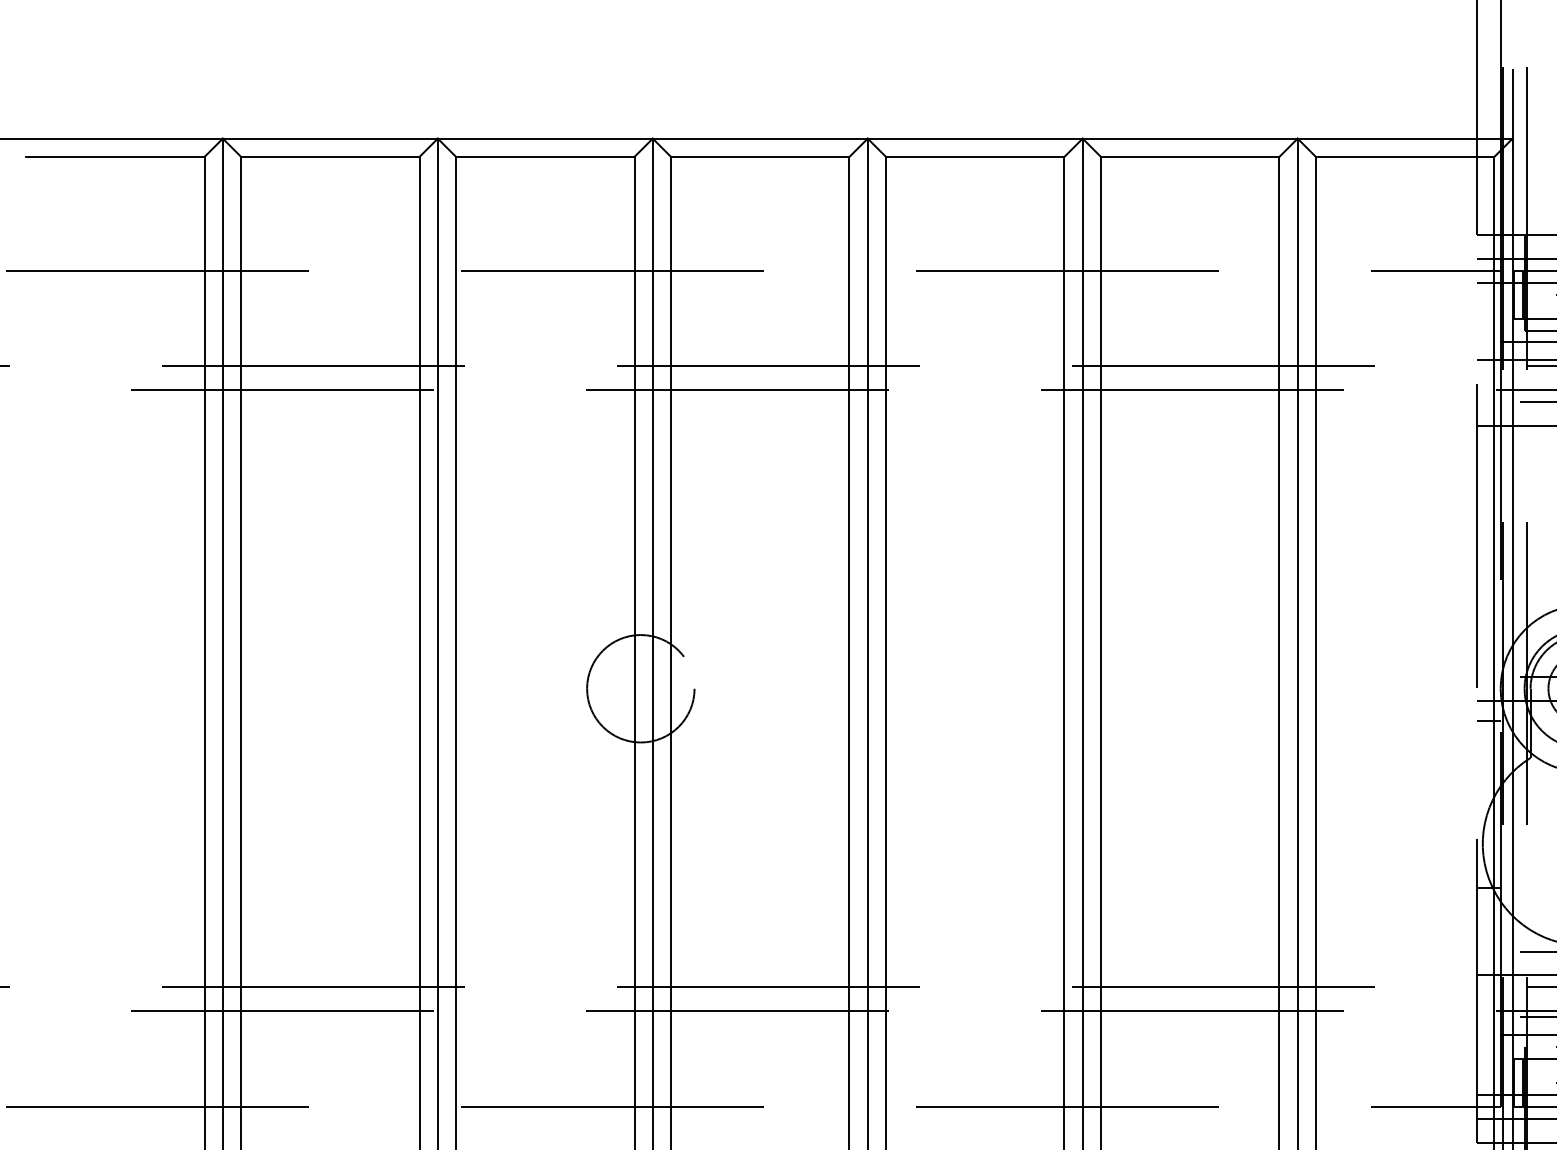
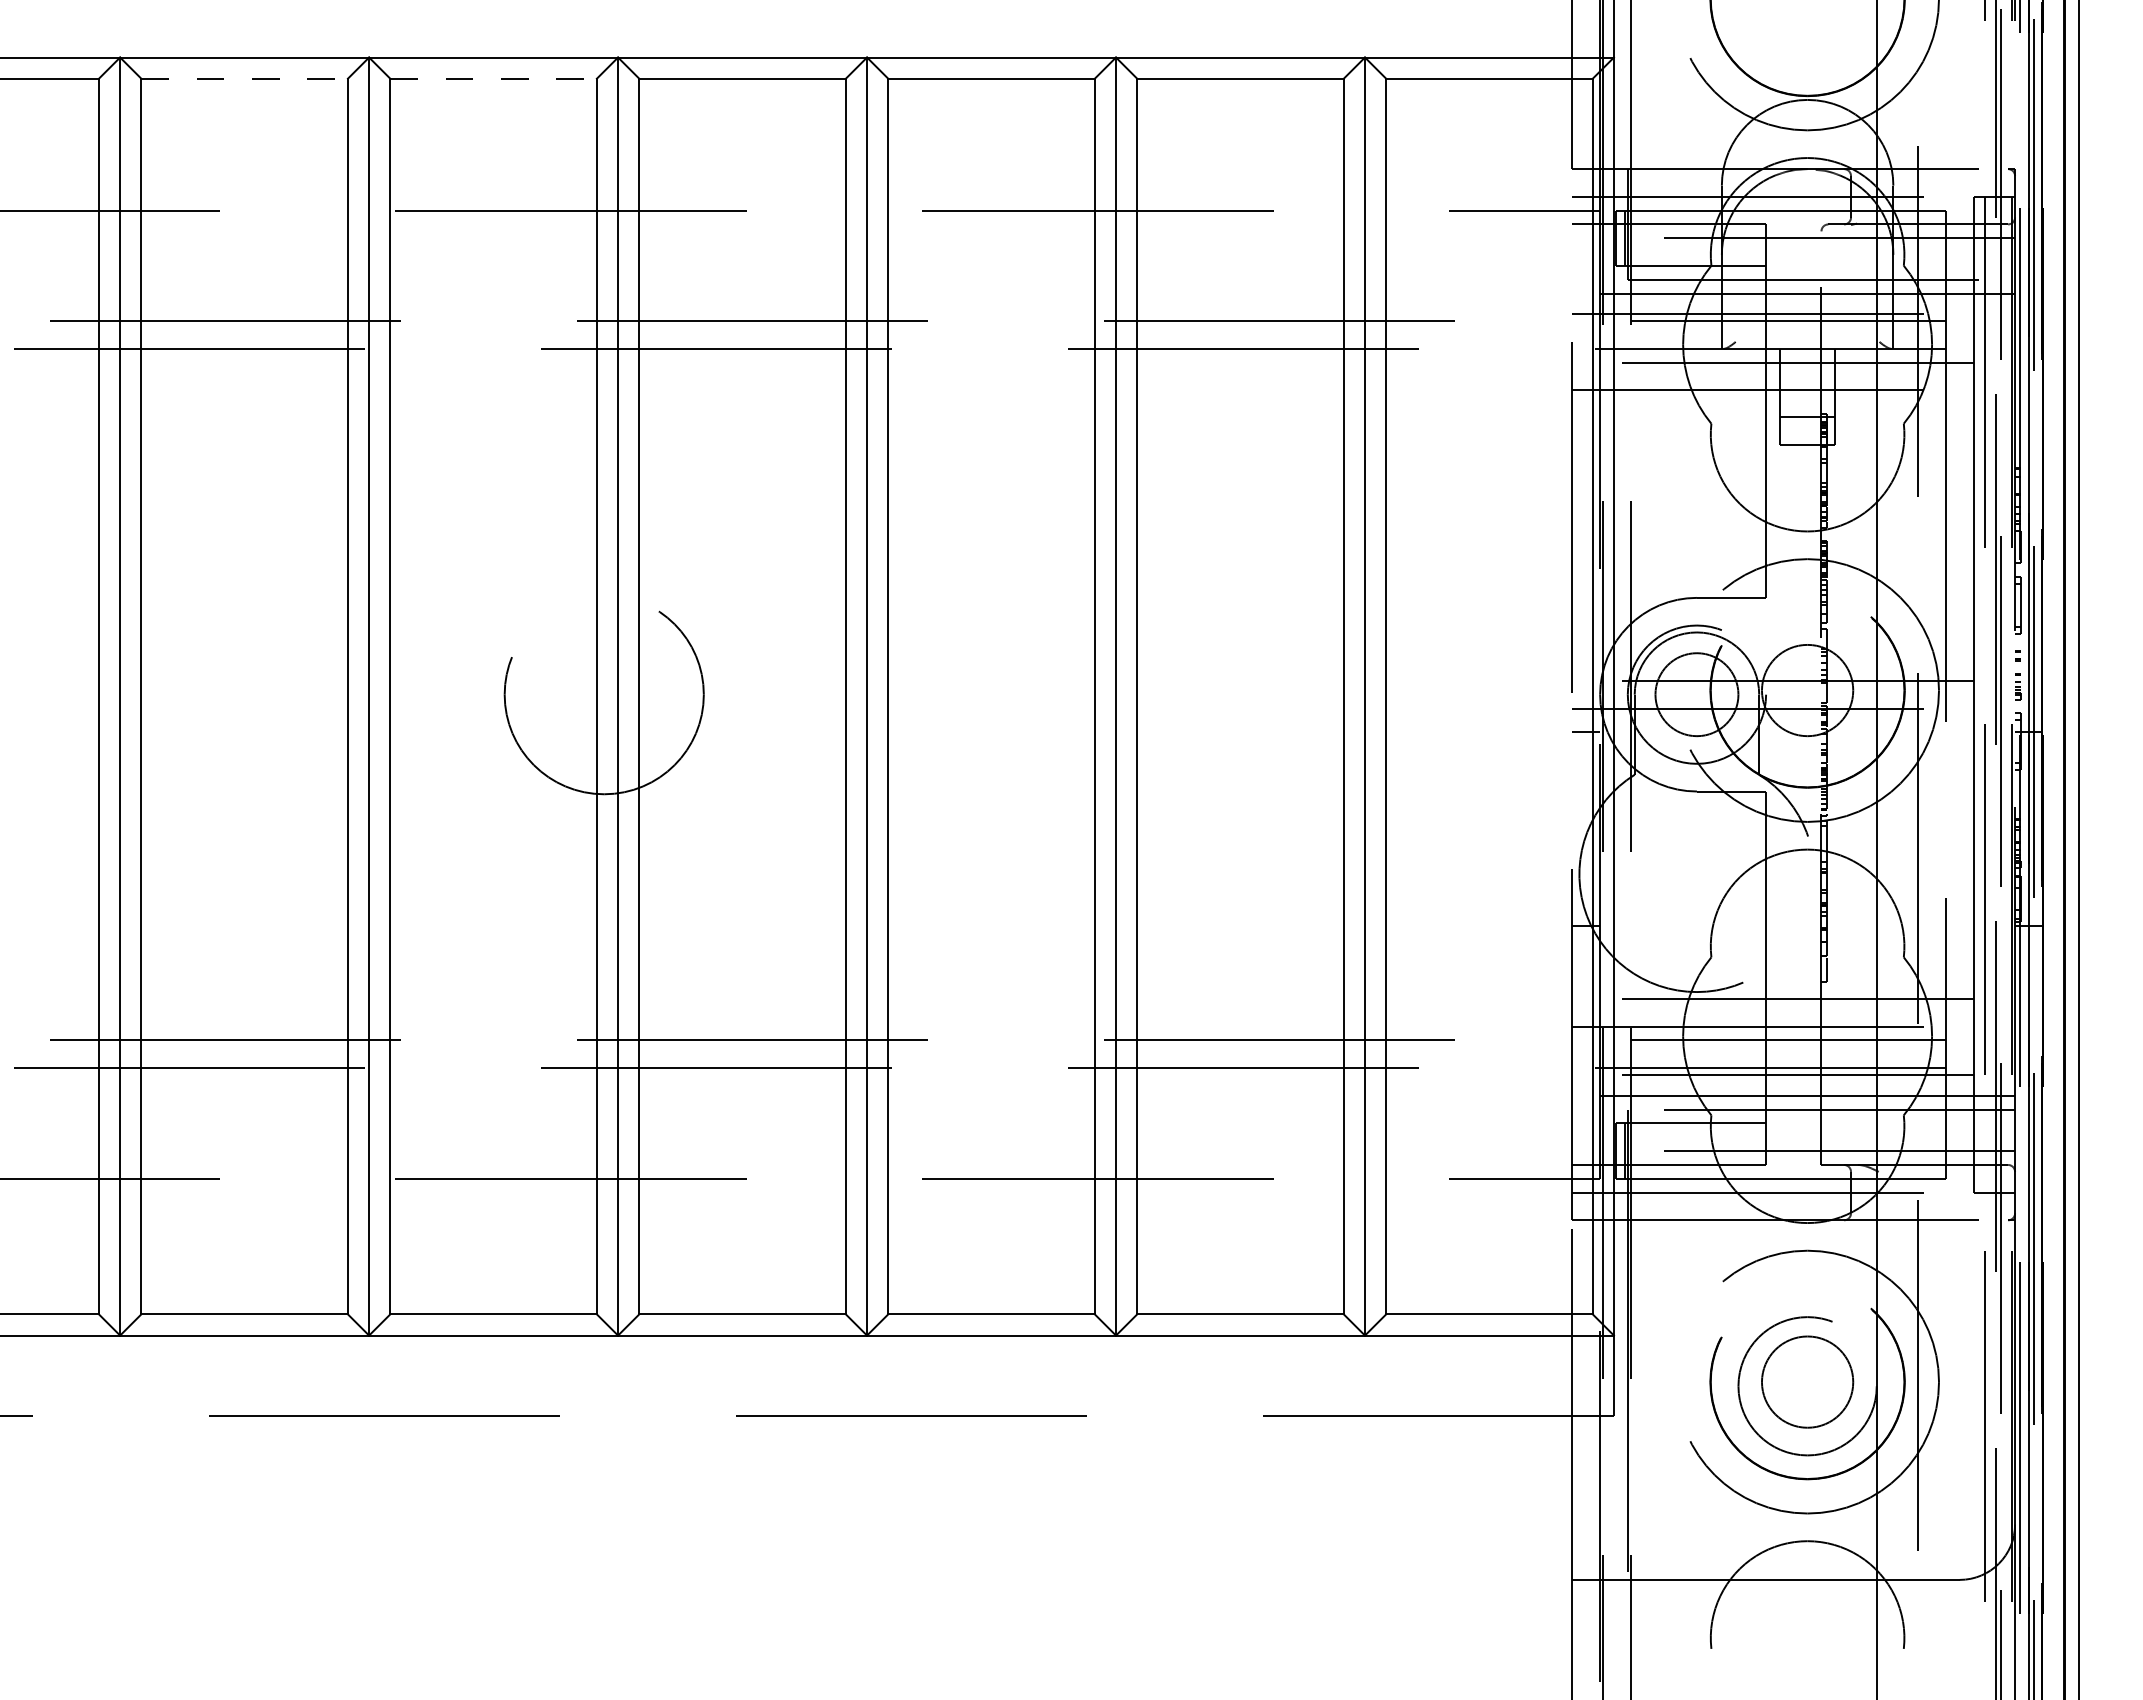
line: (331, 156) -> (245, 78), solid -> dashed
line: (546, 156) -> (494, 78), solid -> dashed
circle: (641, 688) -> (604, 694), size x1.6

